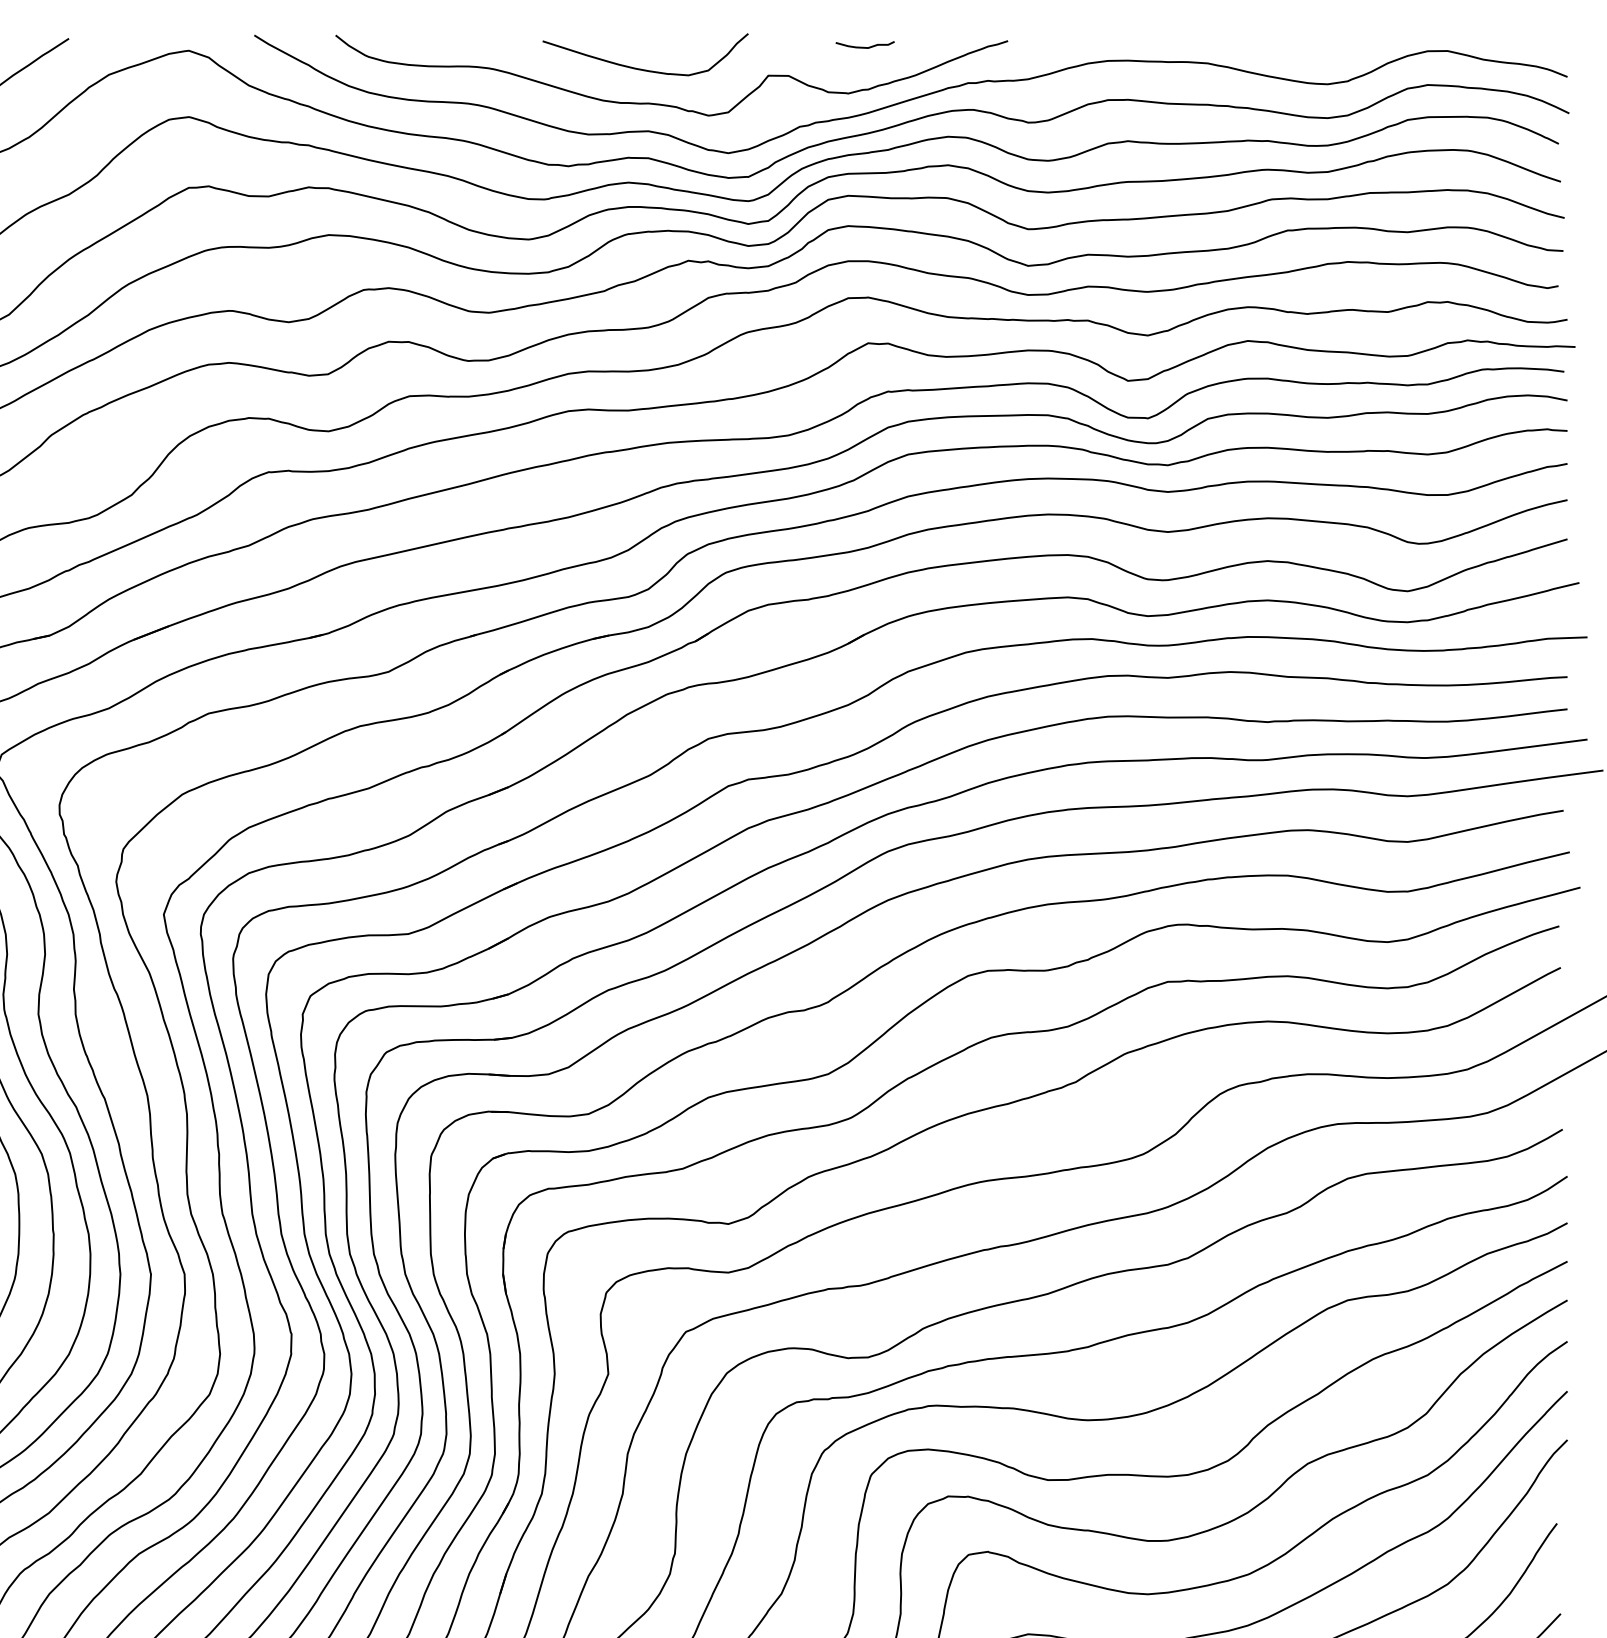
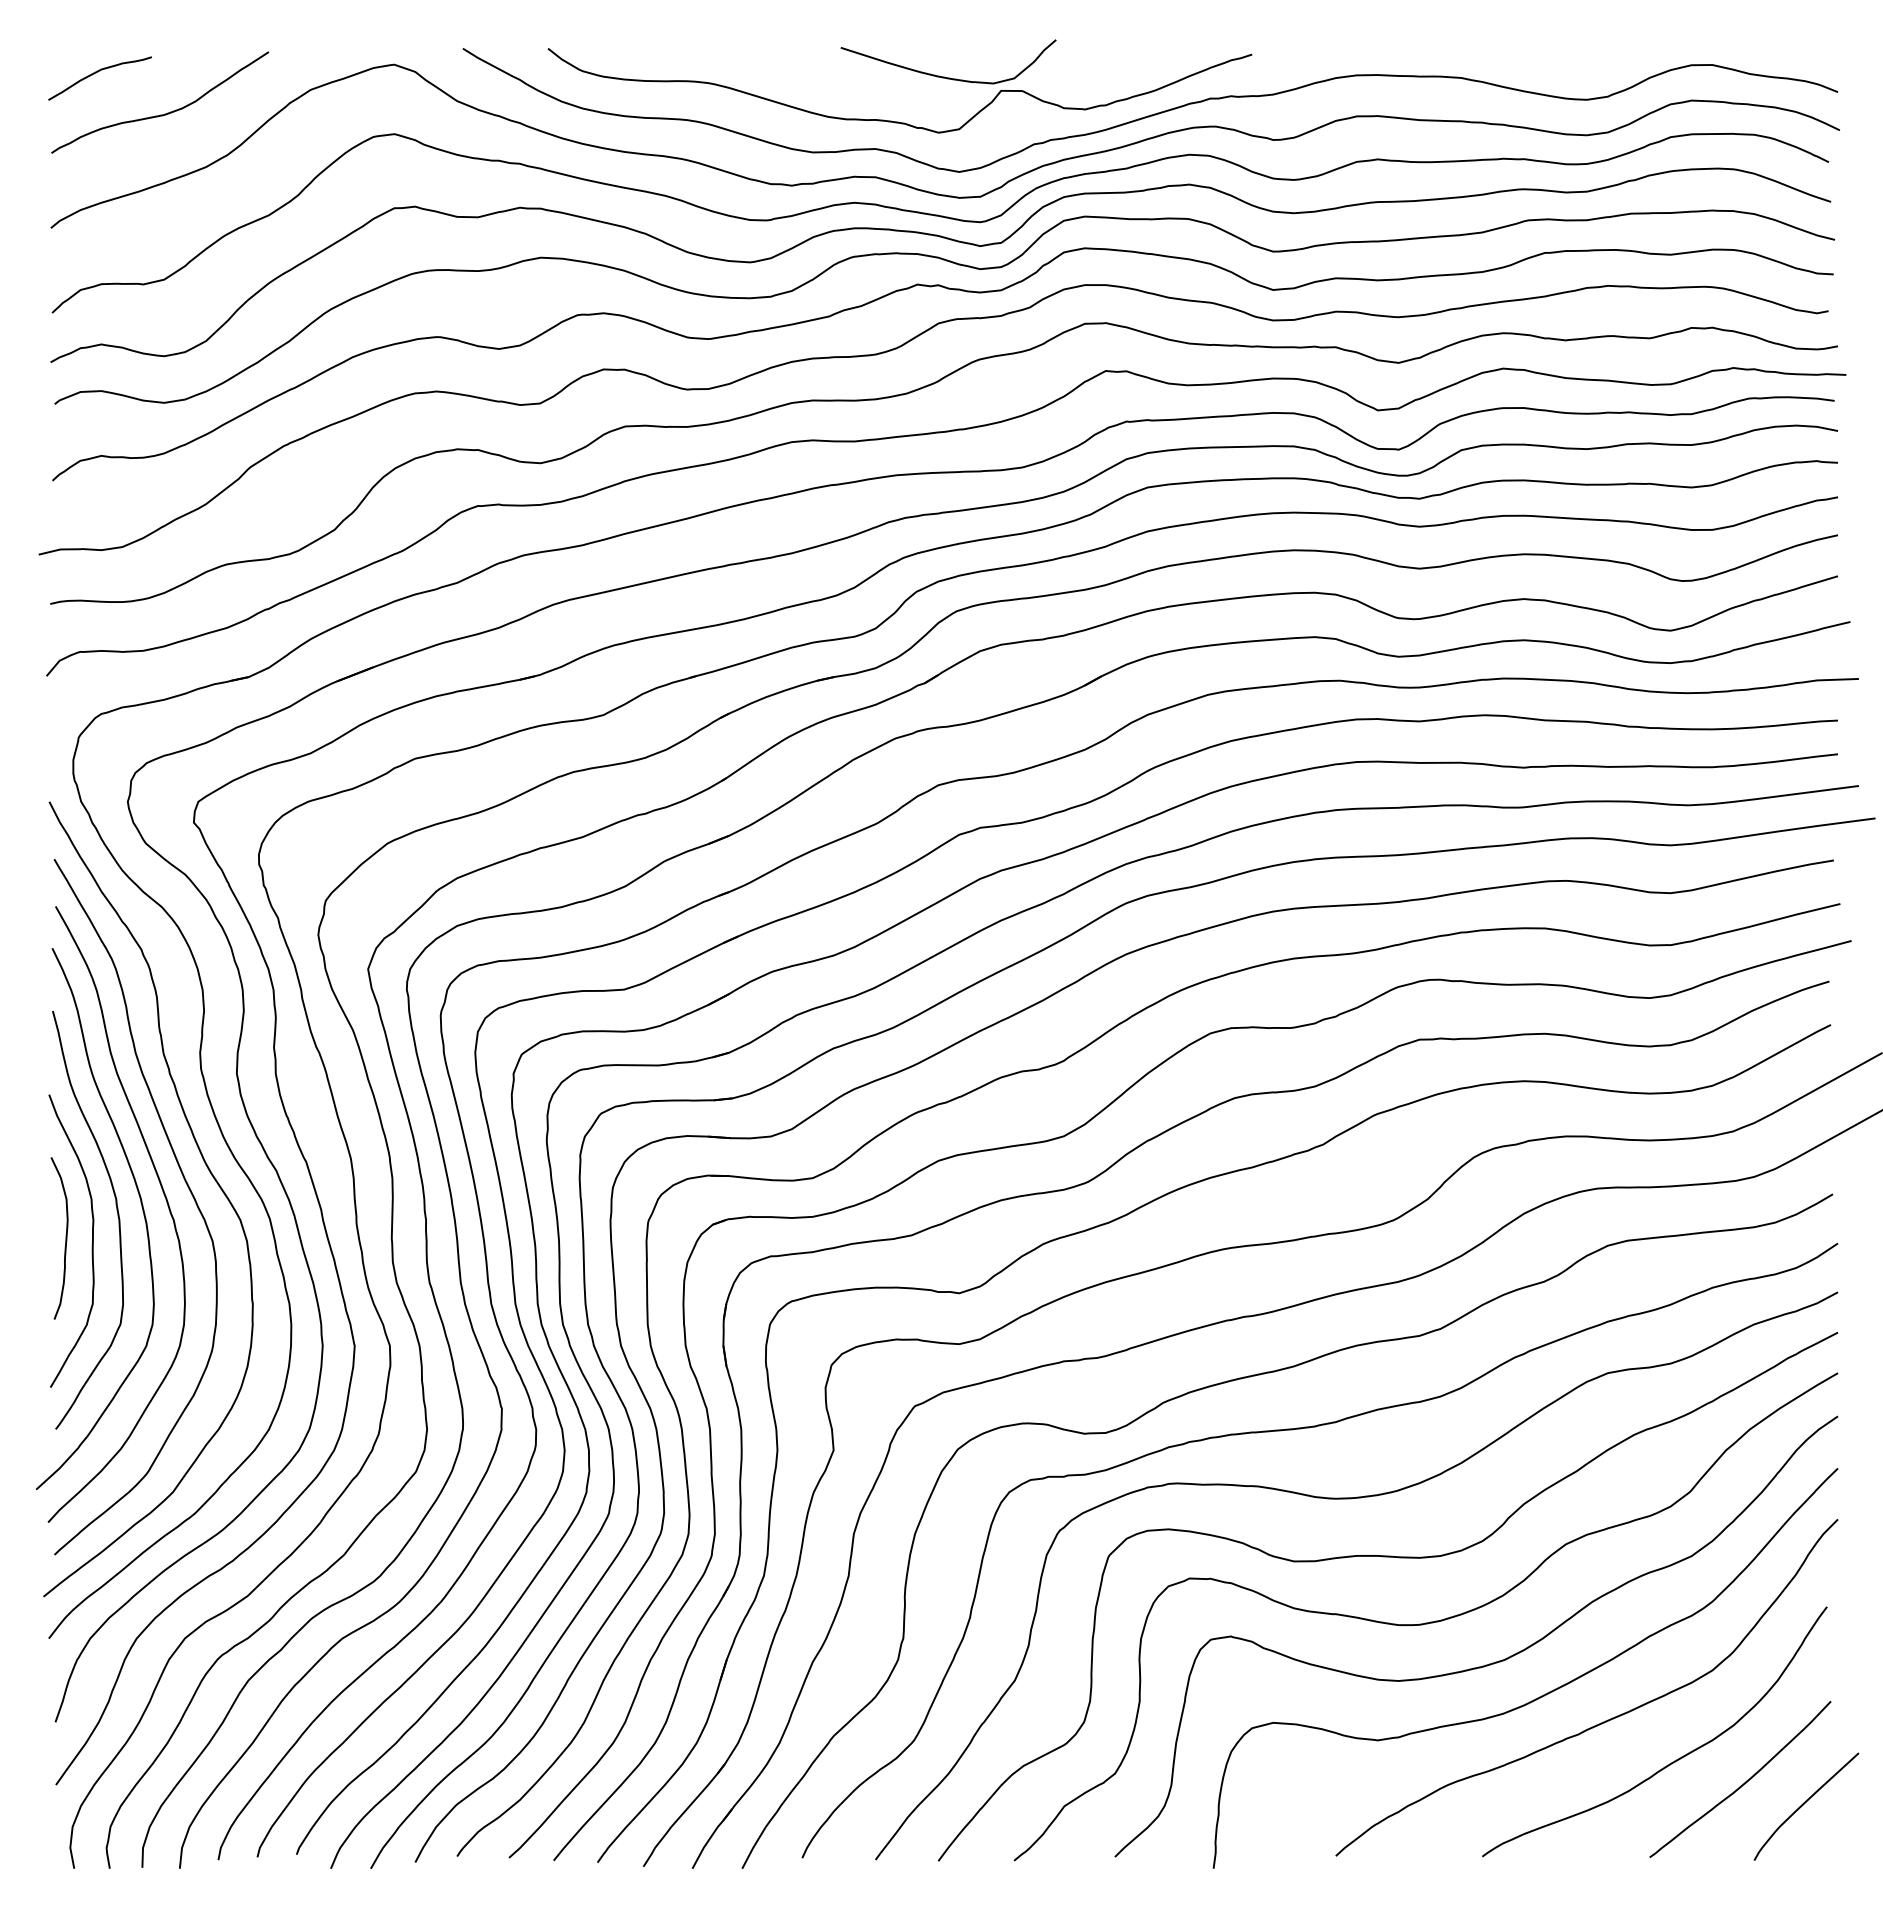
curve: (865, 46) -> (1102, 60), removed
curve: (641, 68) -> (944, 76), moved

